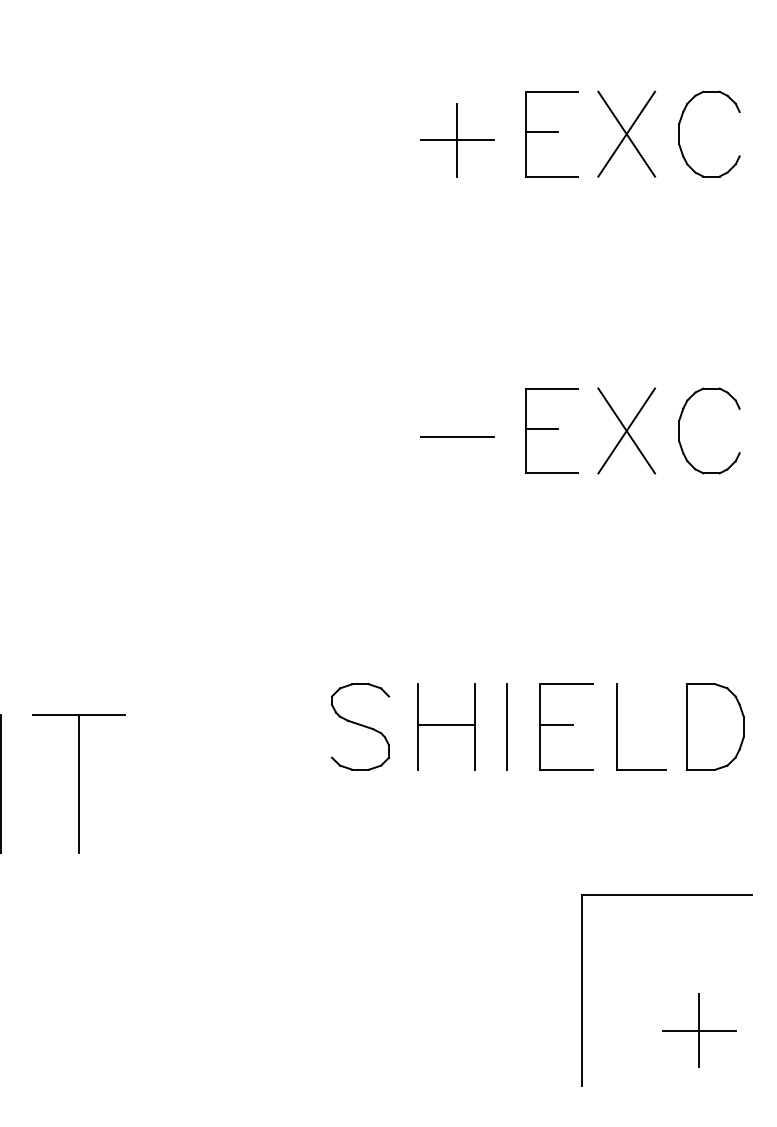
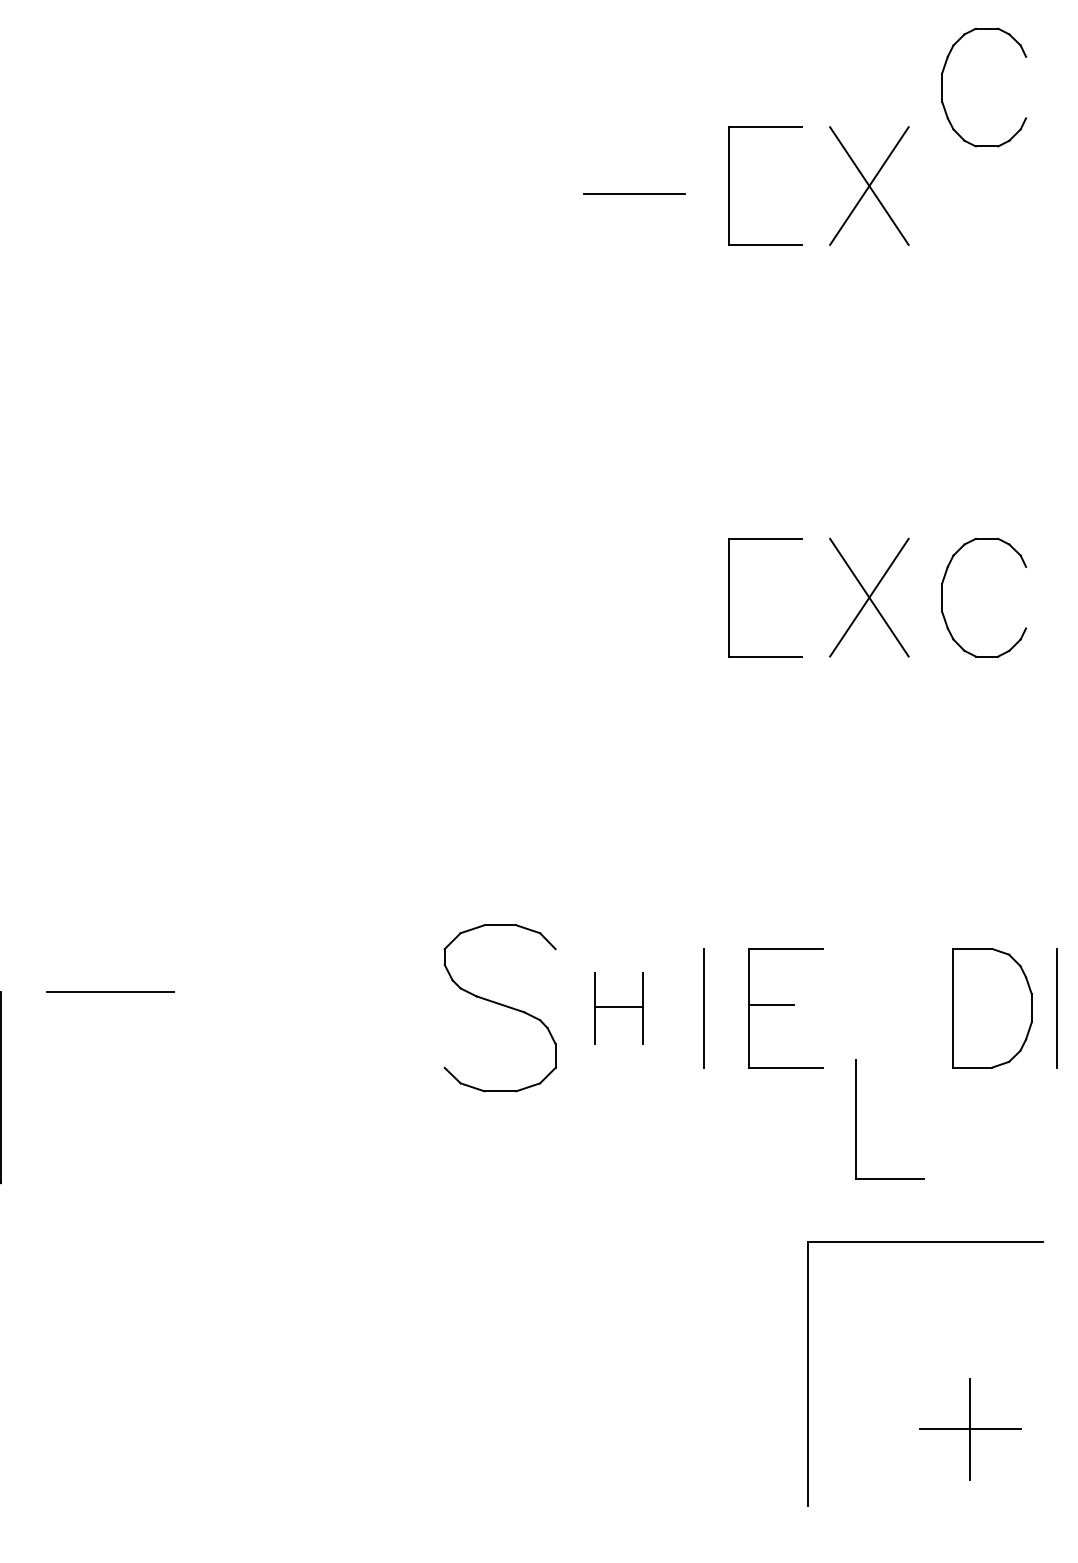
line: (541, 132) -> (751, 183), removed
part: (679, 133) -> (942, 86), moved
line: (457, 139) -> (634, 193), removed
line: (541, 428) -> (751, 594), removed
line: (456, 437) -> (633, 606), removed
part: (360, 726) -> (500, 1007), size x1.4
part: (446, 726) -> (619, 1007), size x0.6
part: (617, 726) -> (856, 1118), moved
line: (761, 726) -> (1056, 1007), added
line: (79, 784) -> (110, 1088), removed

